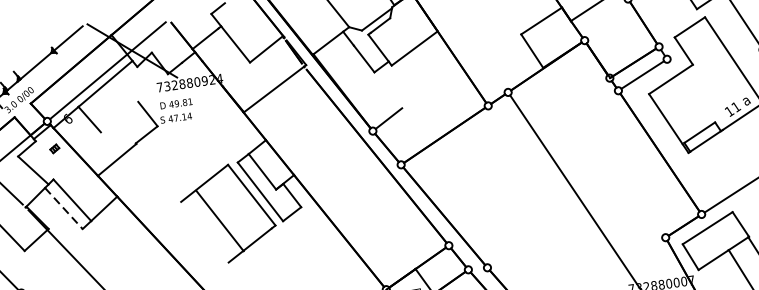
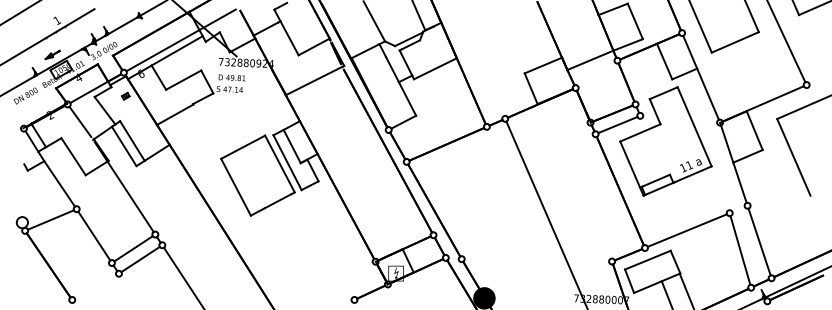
line: (388, 89) -> (407, 98), added
line: (119, 116) -> (183, 79), added
line: (64, 208) -> (124, 146), dashed -> solid
line: (219, 220) -> (235, 186), moved

